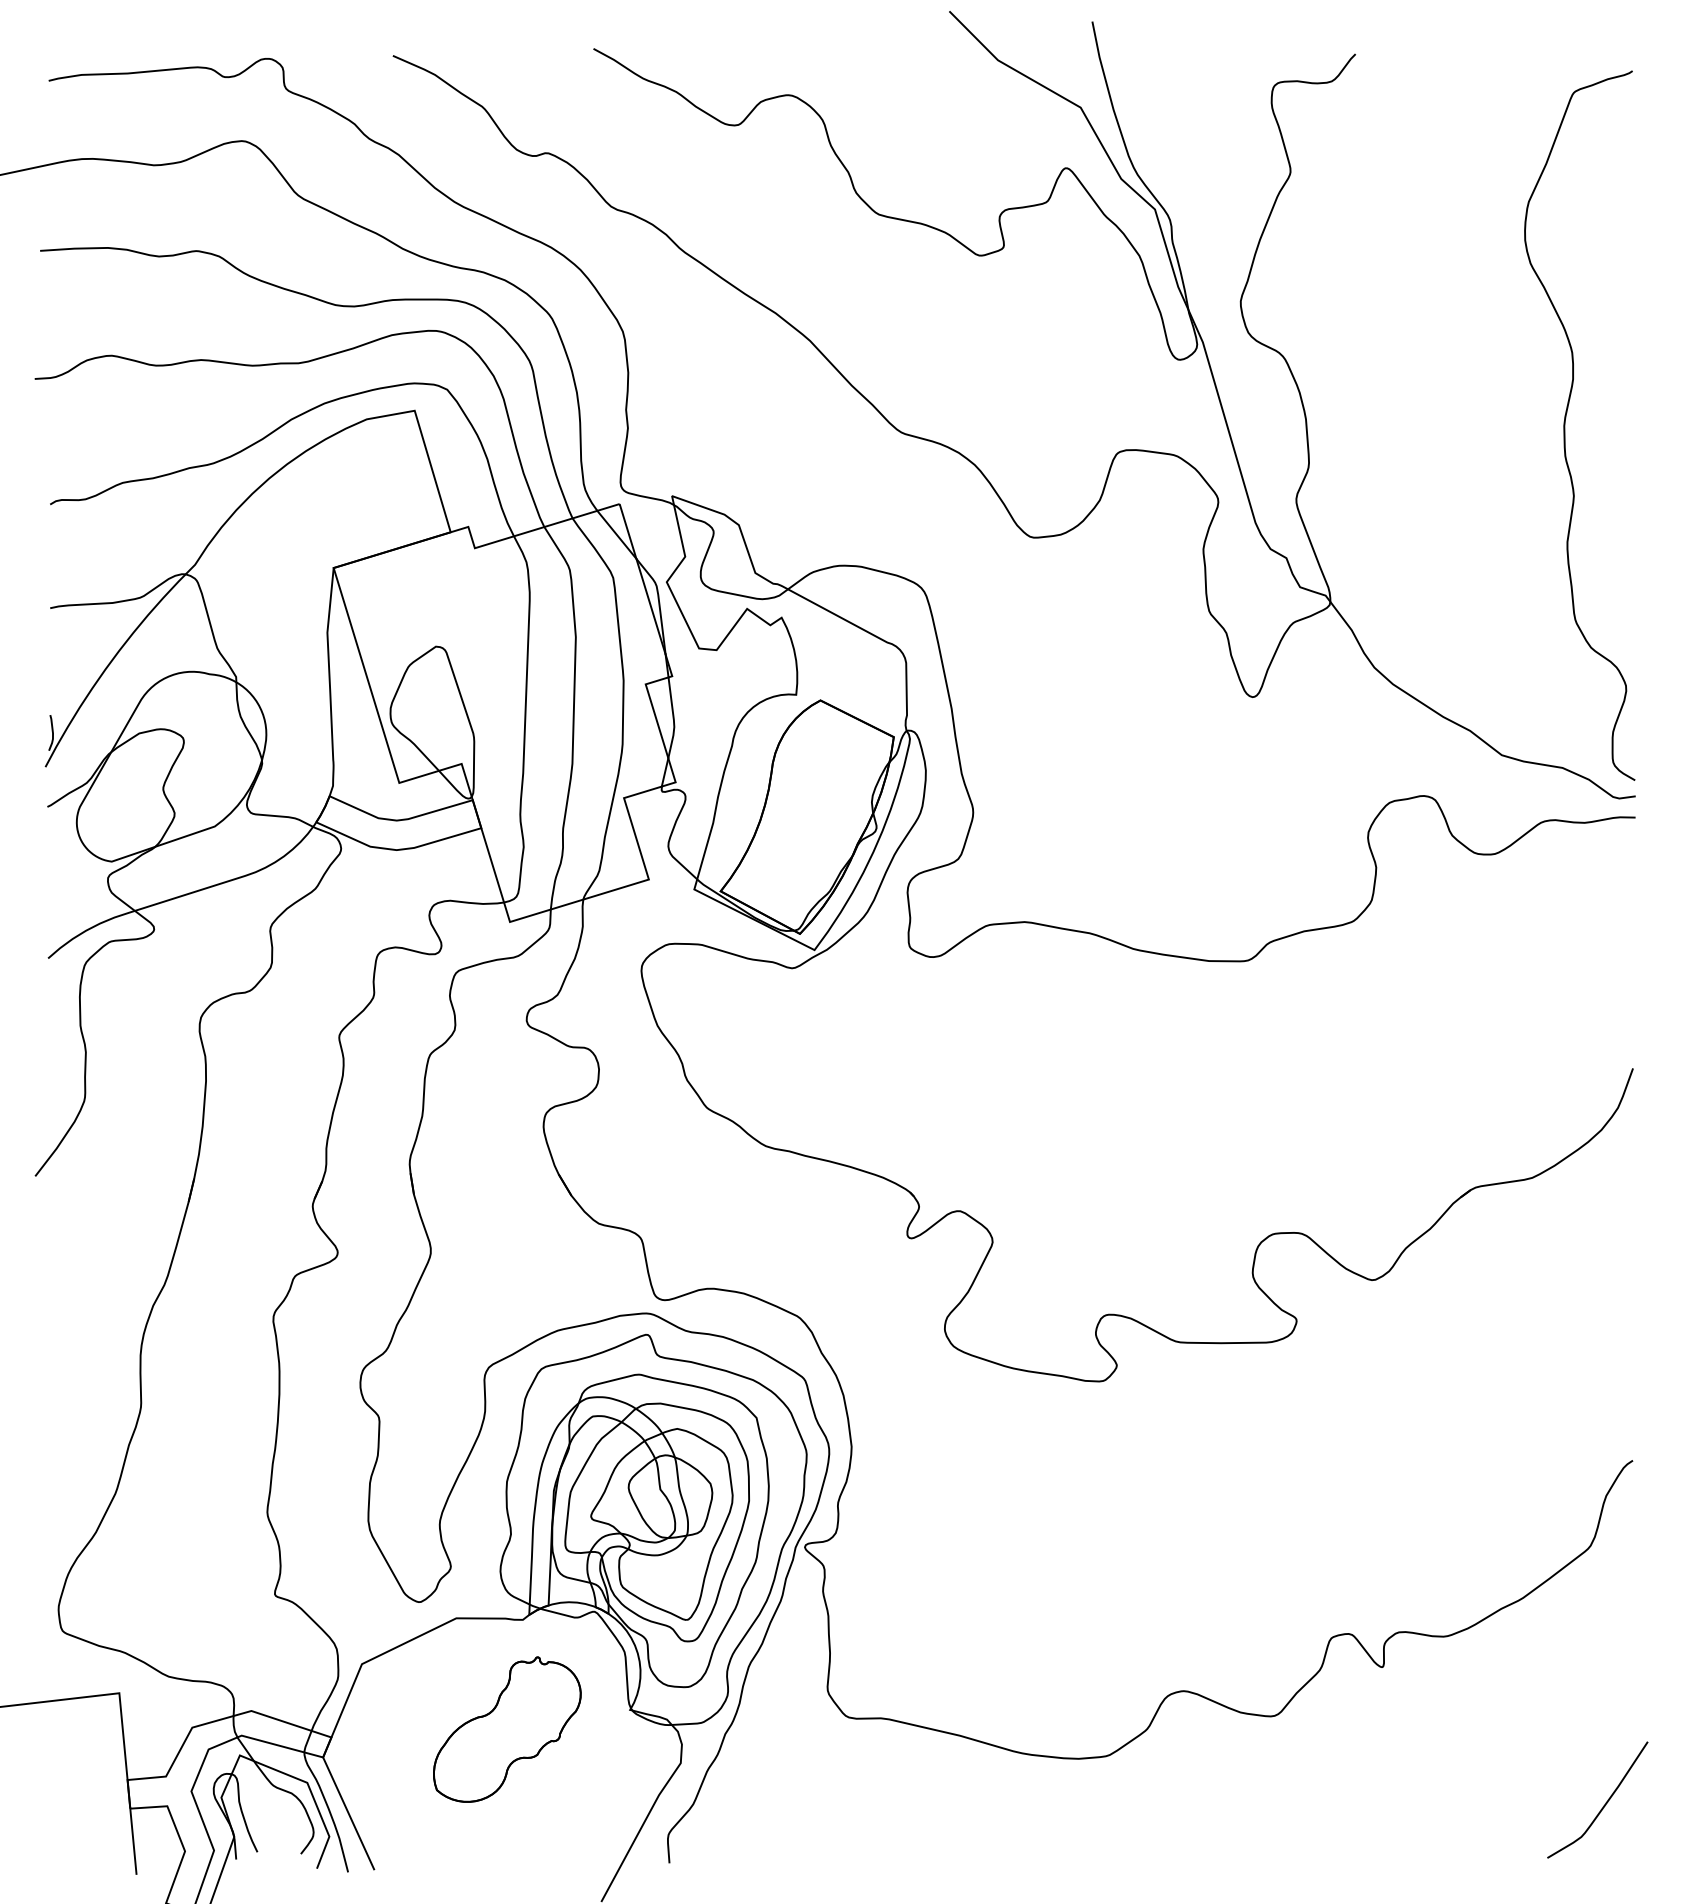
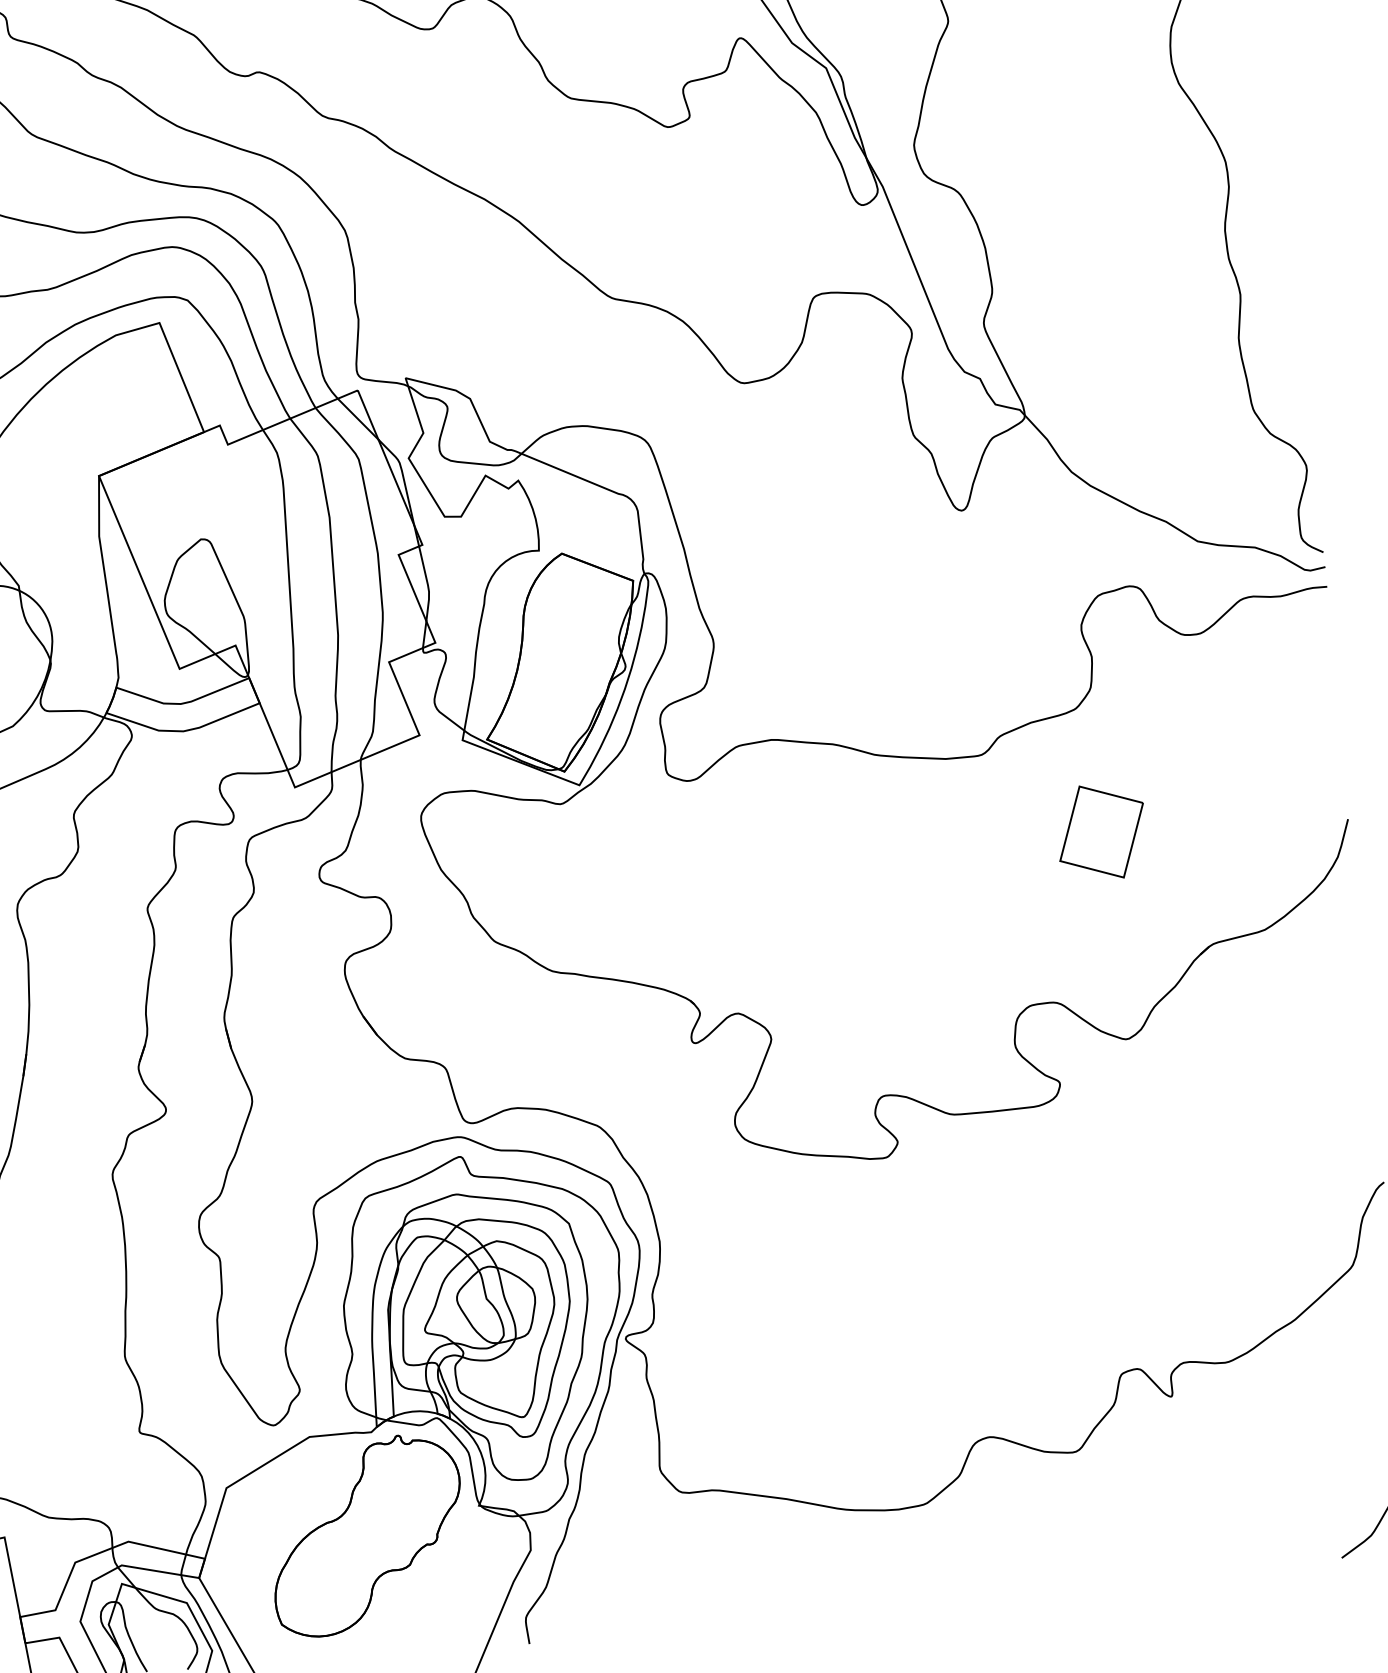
part: (1367, 1055) -> (1101, 831), added
part: (507, 1729) -> (367, 1535), size x1.43

